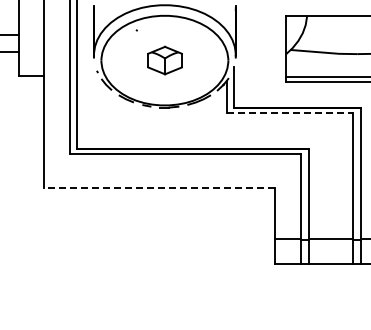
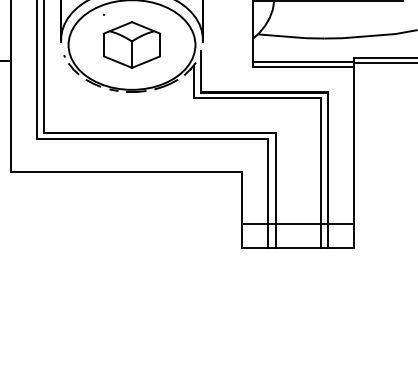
part: (165, 60) -> (132, 44), size x1.67
line: (290, 113) -> (257, 97), dashed -> solid
line: (159, 188) -> (126, 172), dashed -> solid

